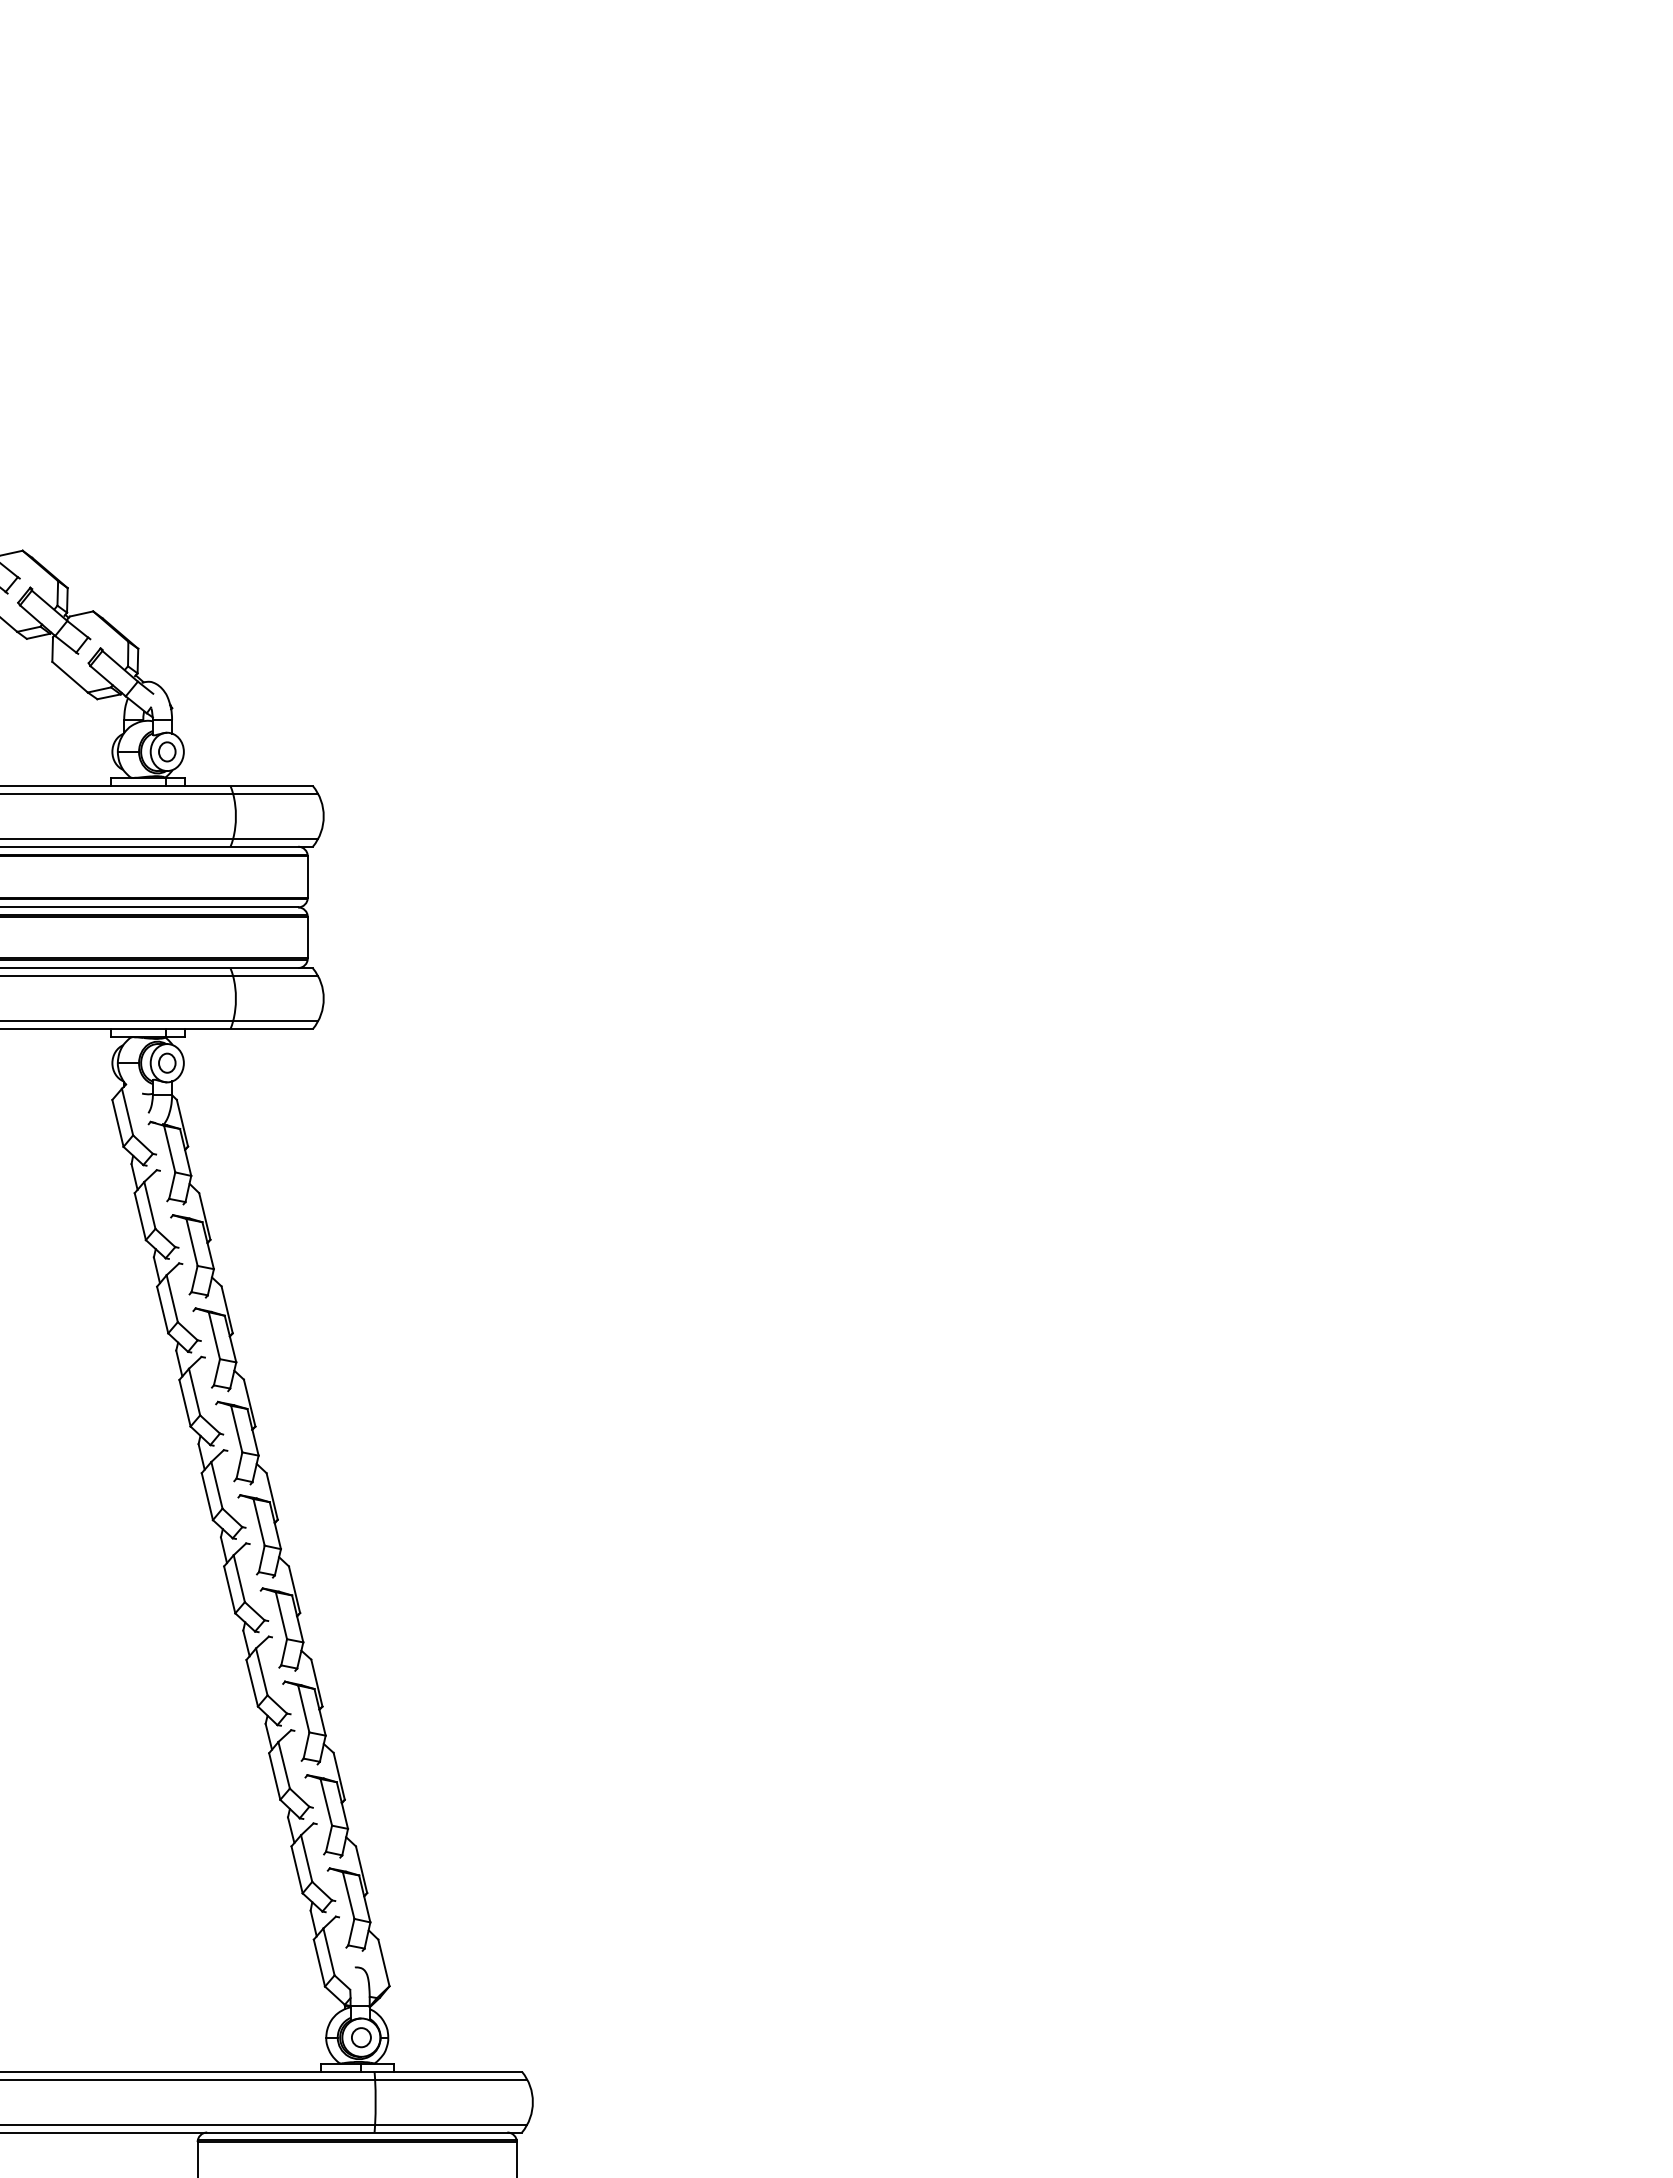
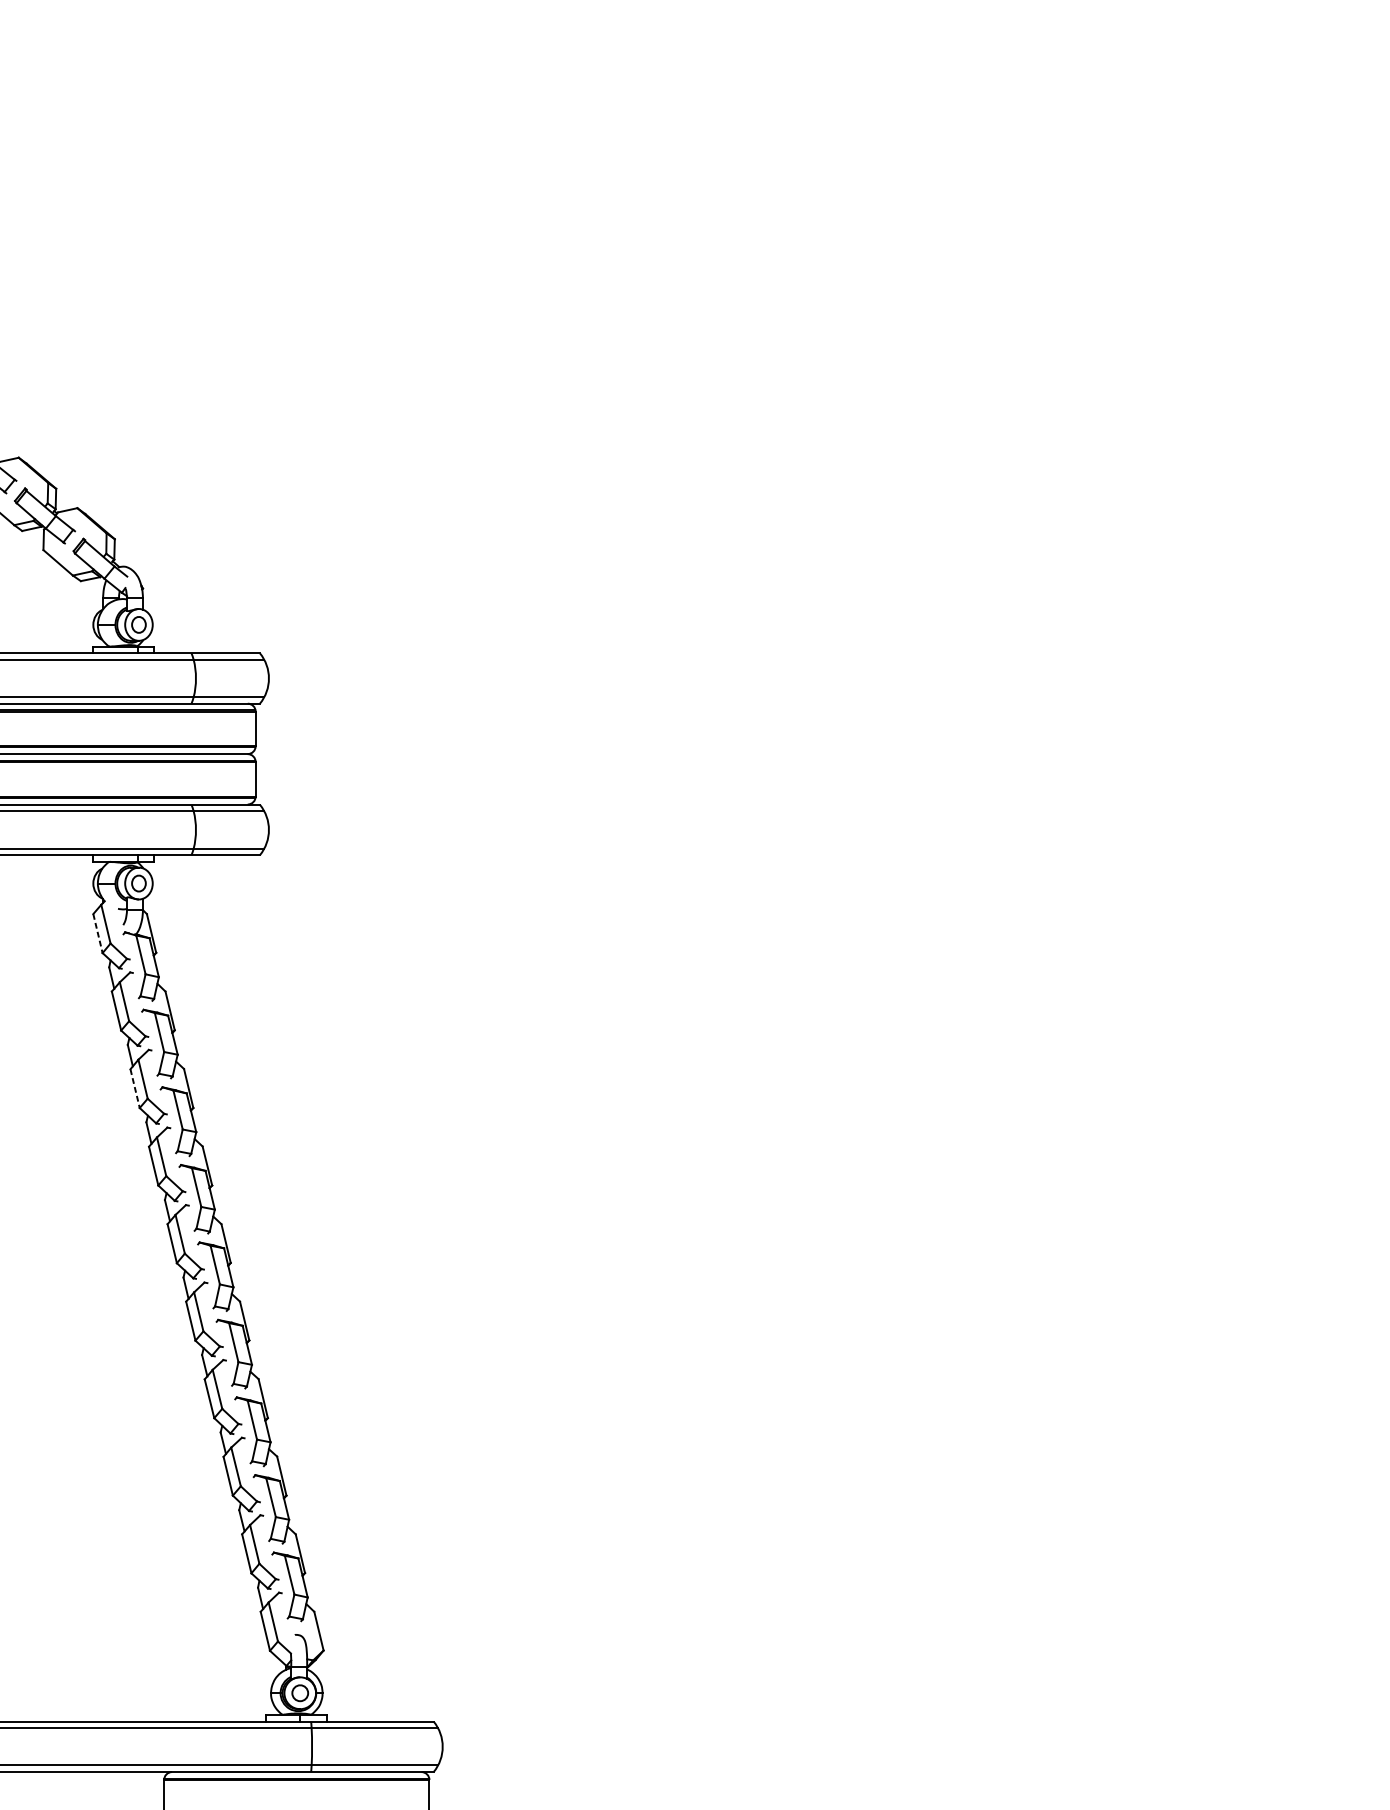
line: (118, 1123) -> (98, 933), solid -> dashed
line: (162, 1310) -> (134, 1089), solid -> dashed

